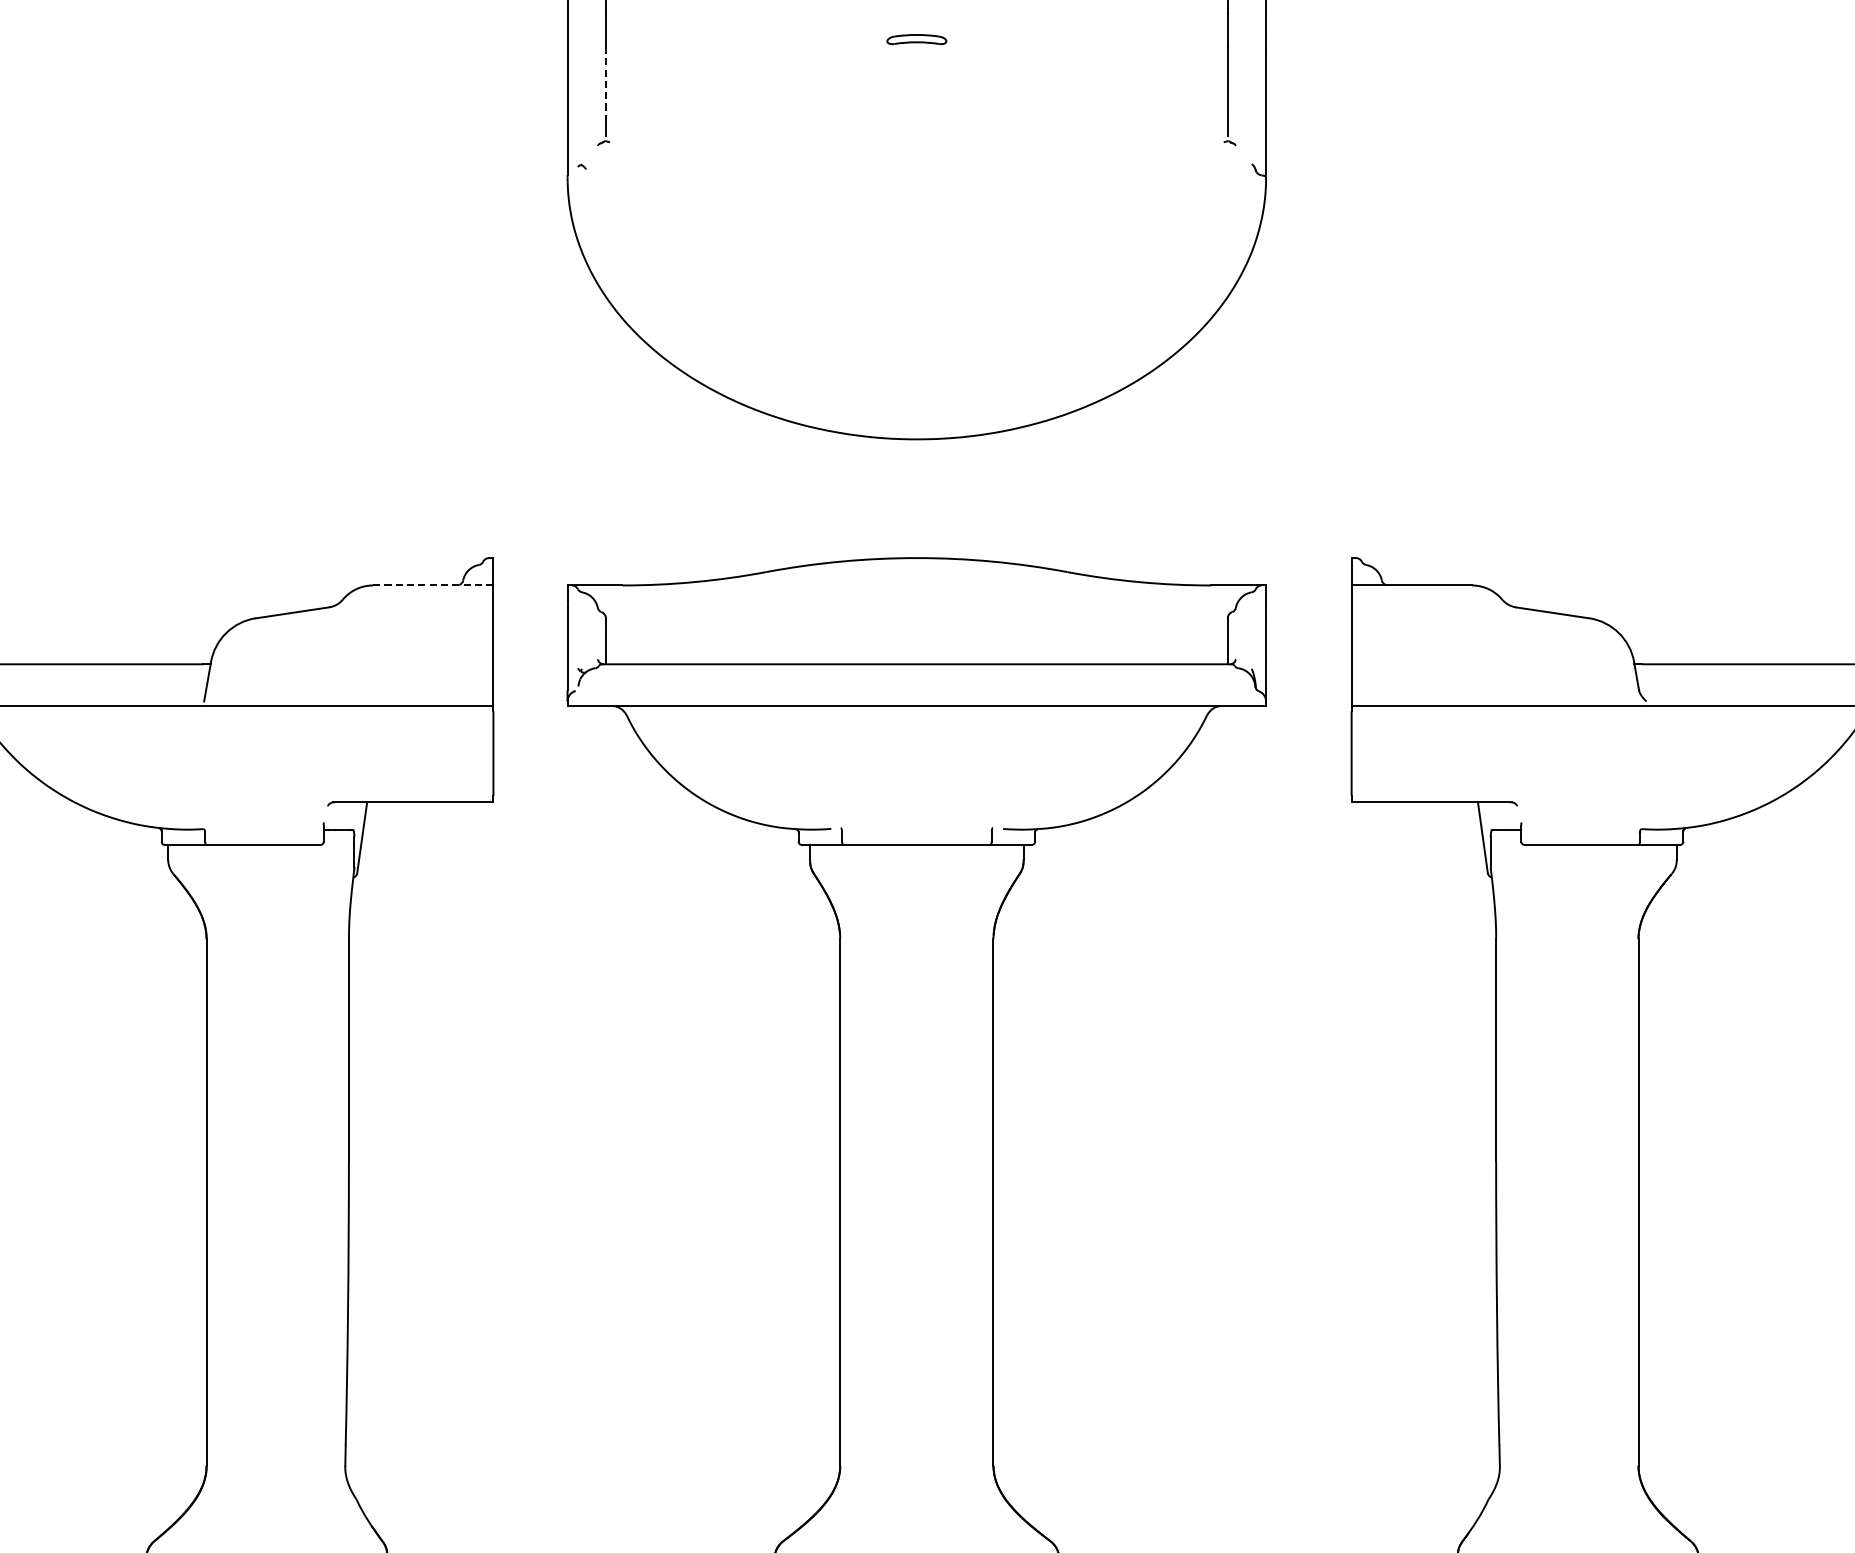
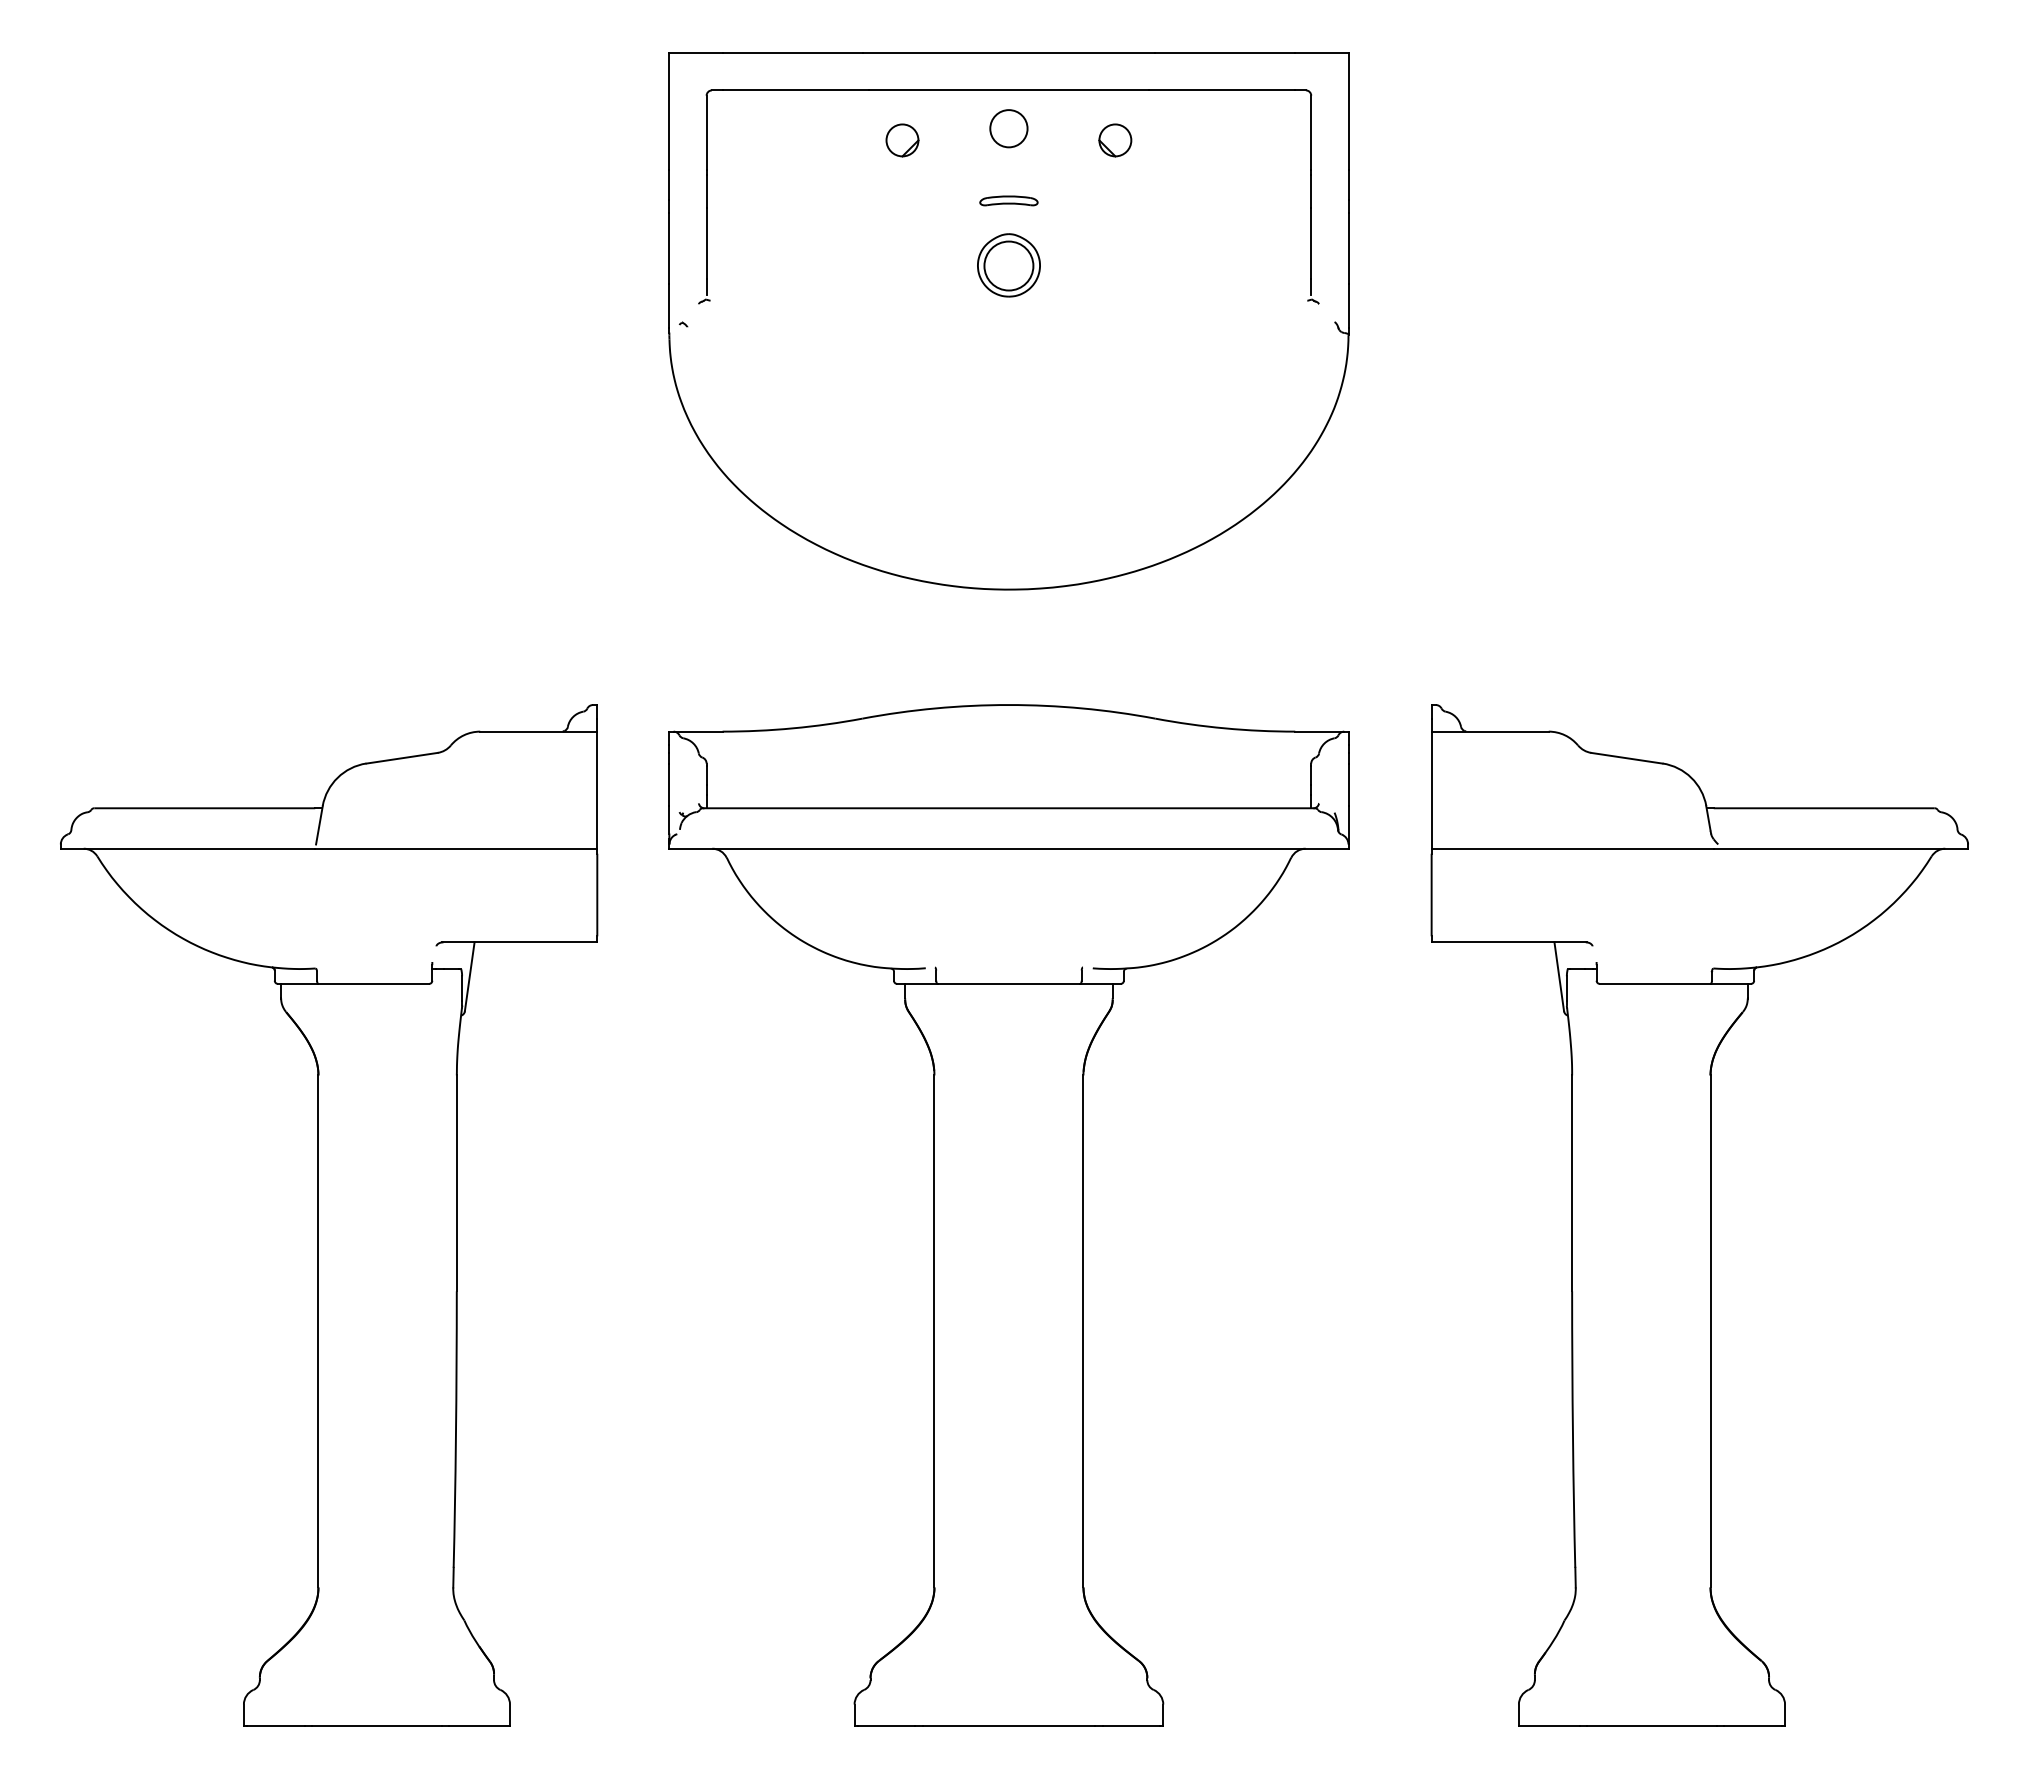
line: (605, 83) -> (706, 243), dashed -> solid
part: (916, 105) -> (1008, 265), added
line: (432, 585) -> (538, 731), dashed -> solid

